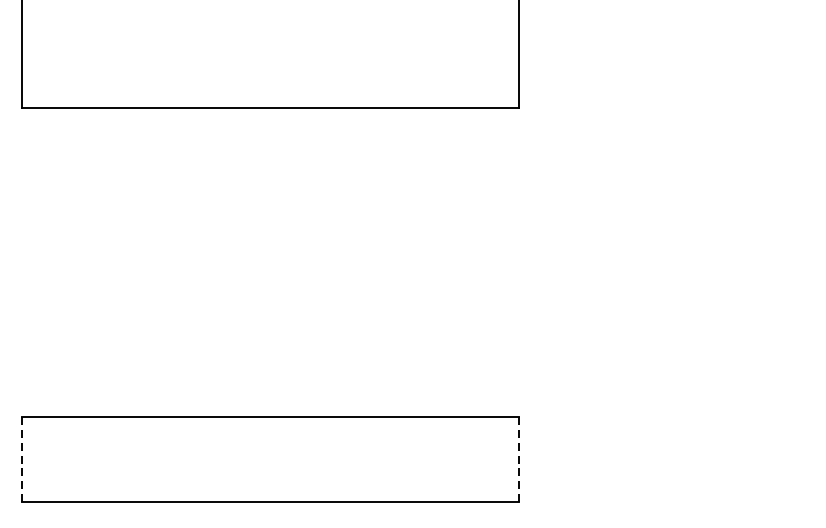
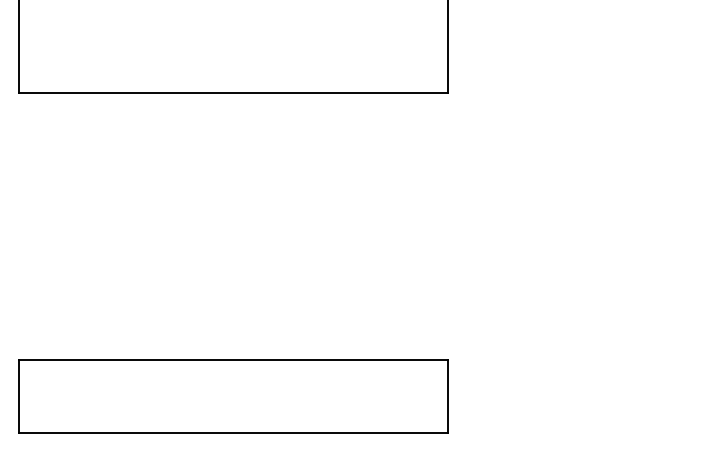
line: (21, 460) -> (18, 397), dashed -> solid
line: (519, 460) -> (448, 397), dashed -> solid

